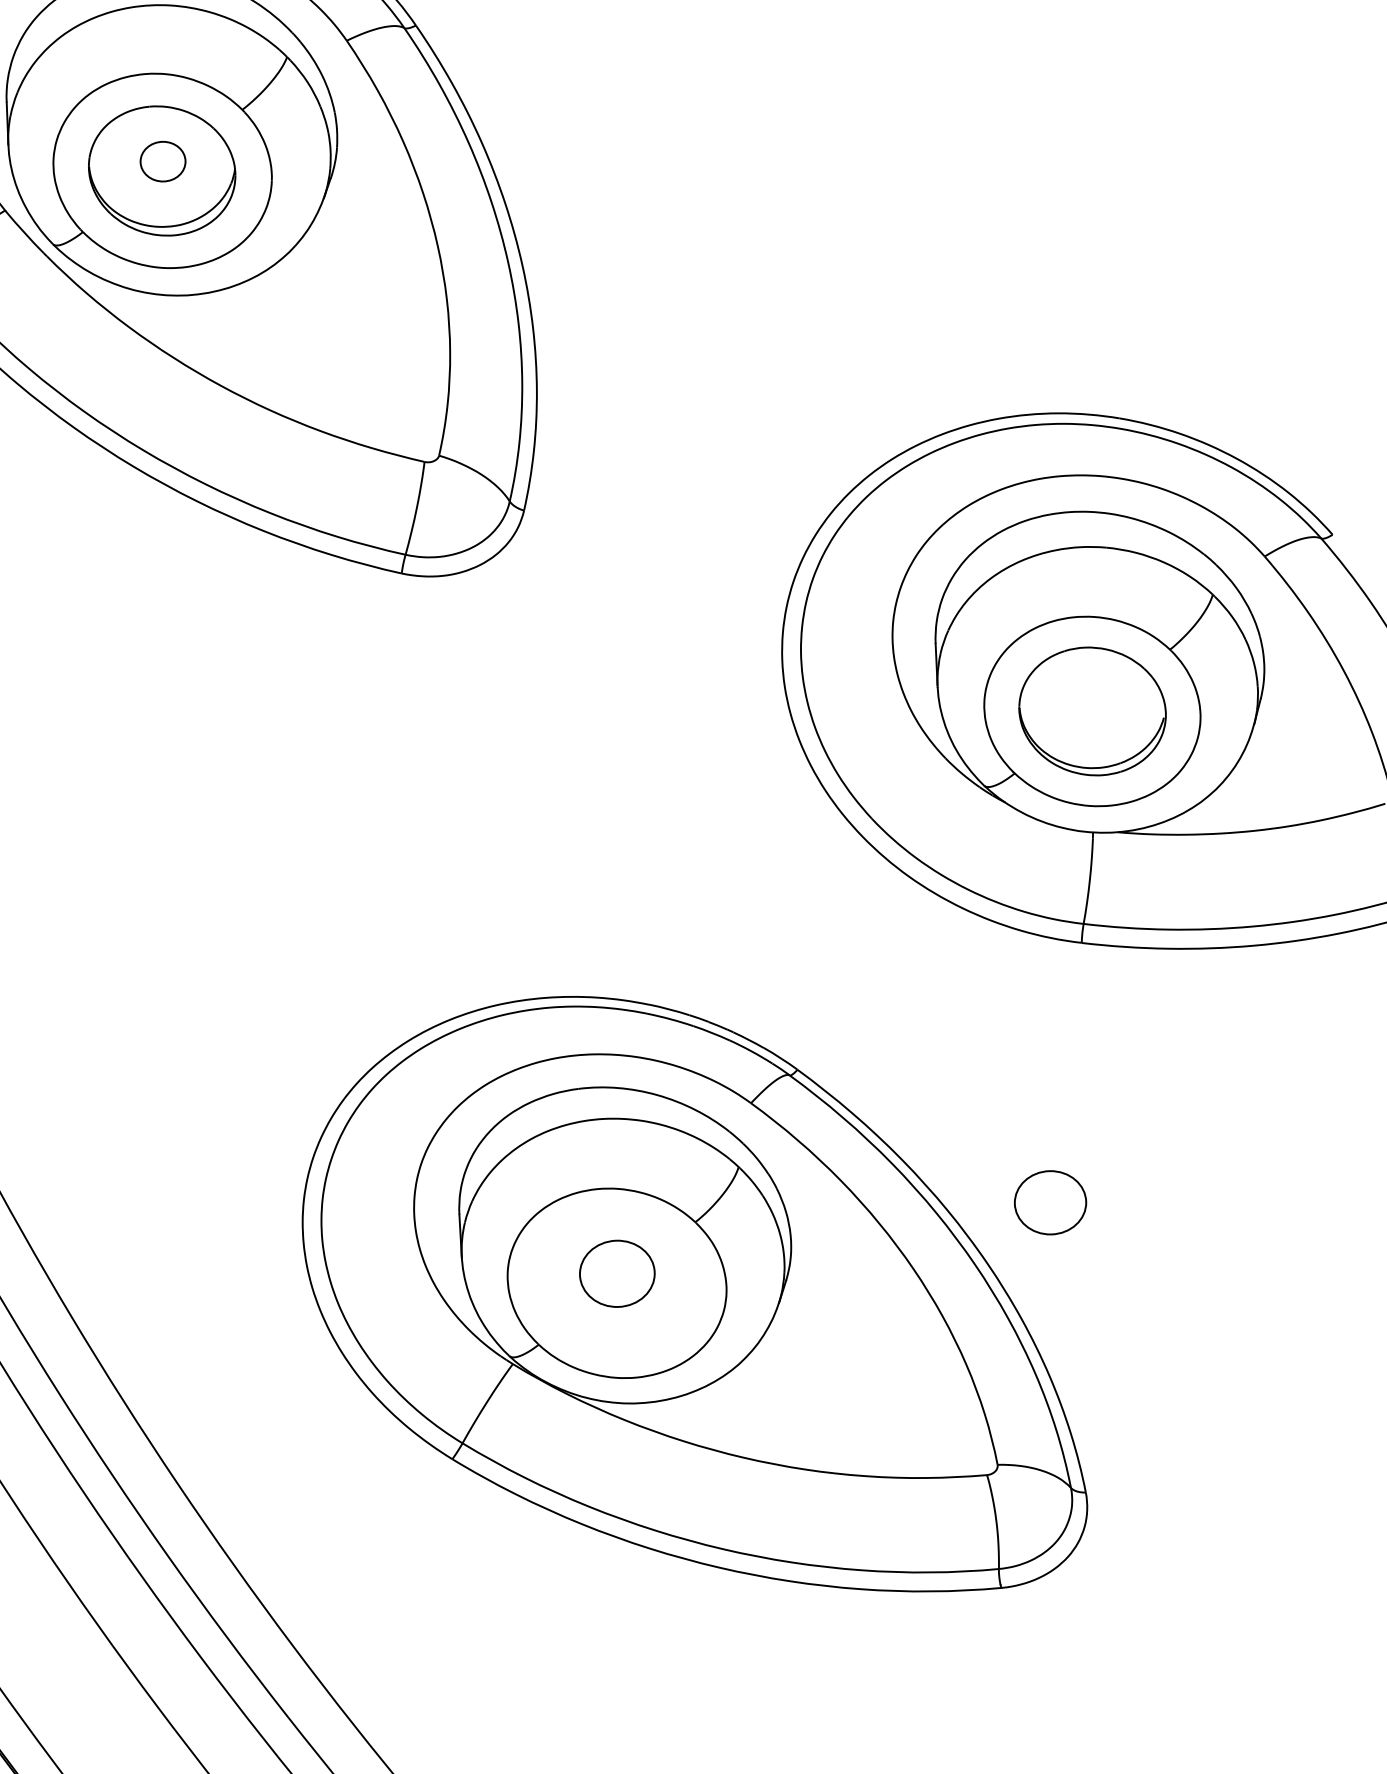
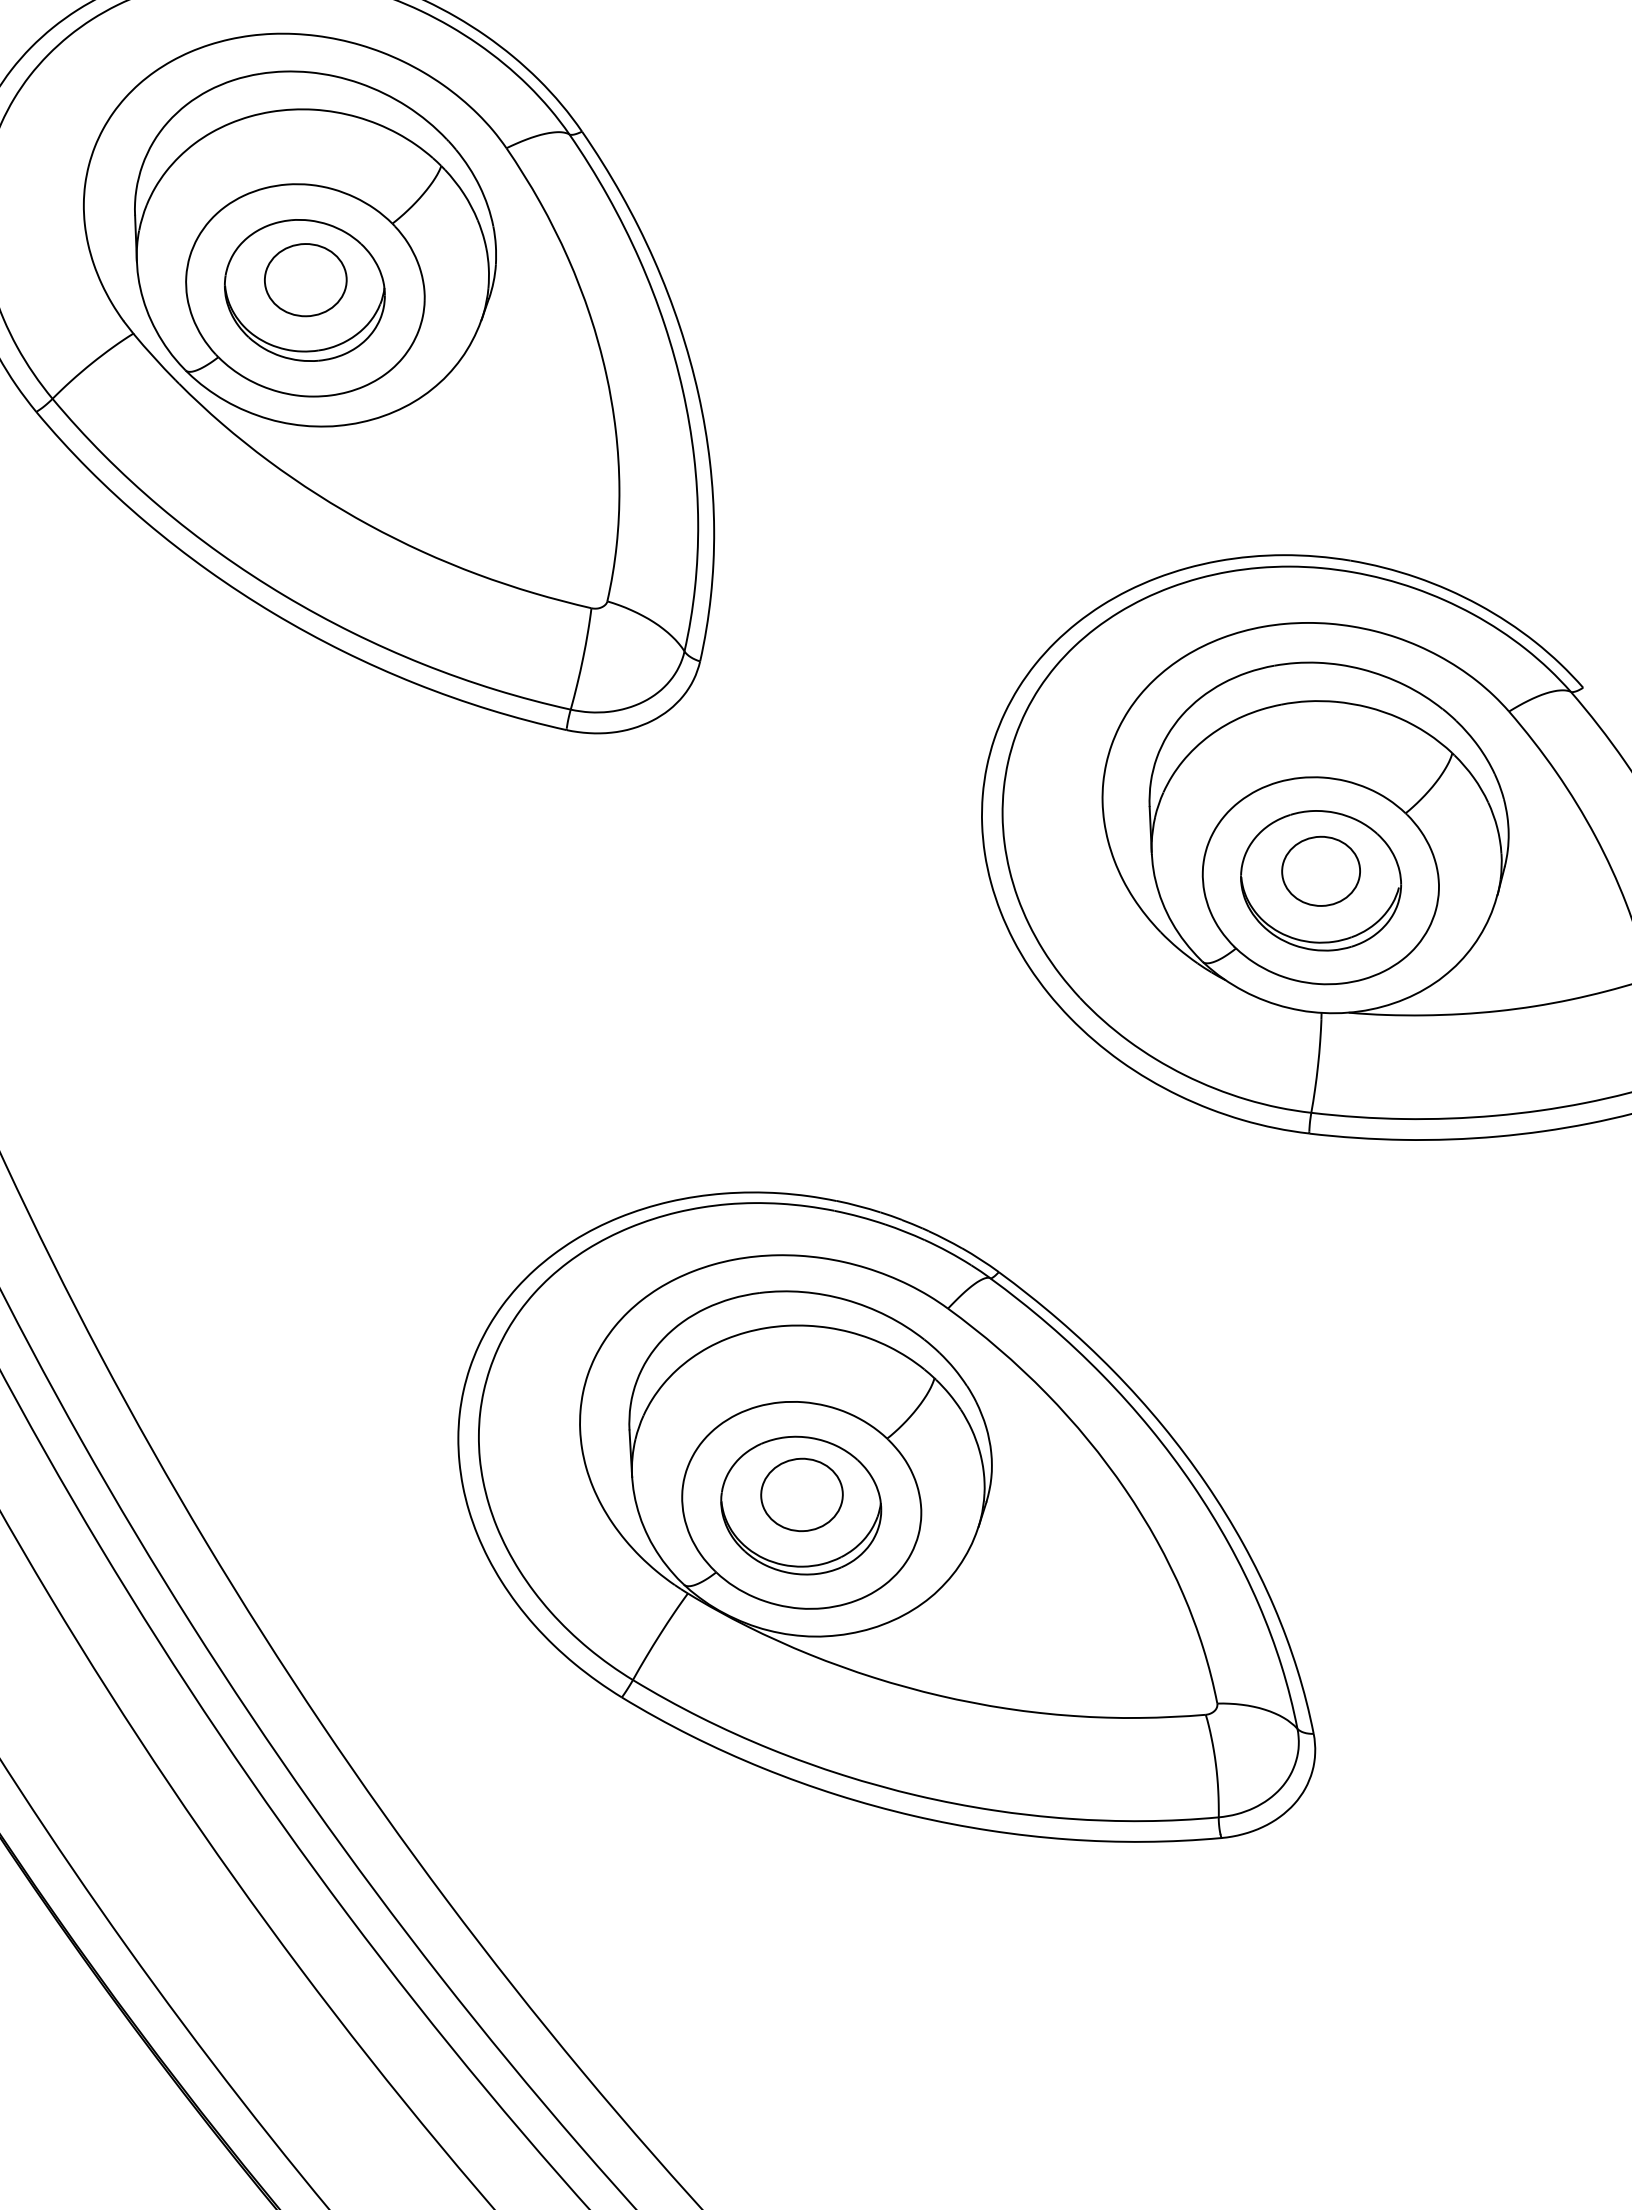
part: (162, 161) -> (305, 280), size x1.67
part: (1049, 1201) -> (1320, 870), moved
part: (616, 1283) -> (801, 1505), added

